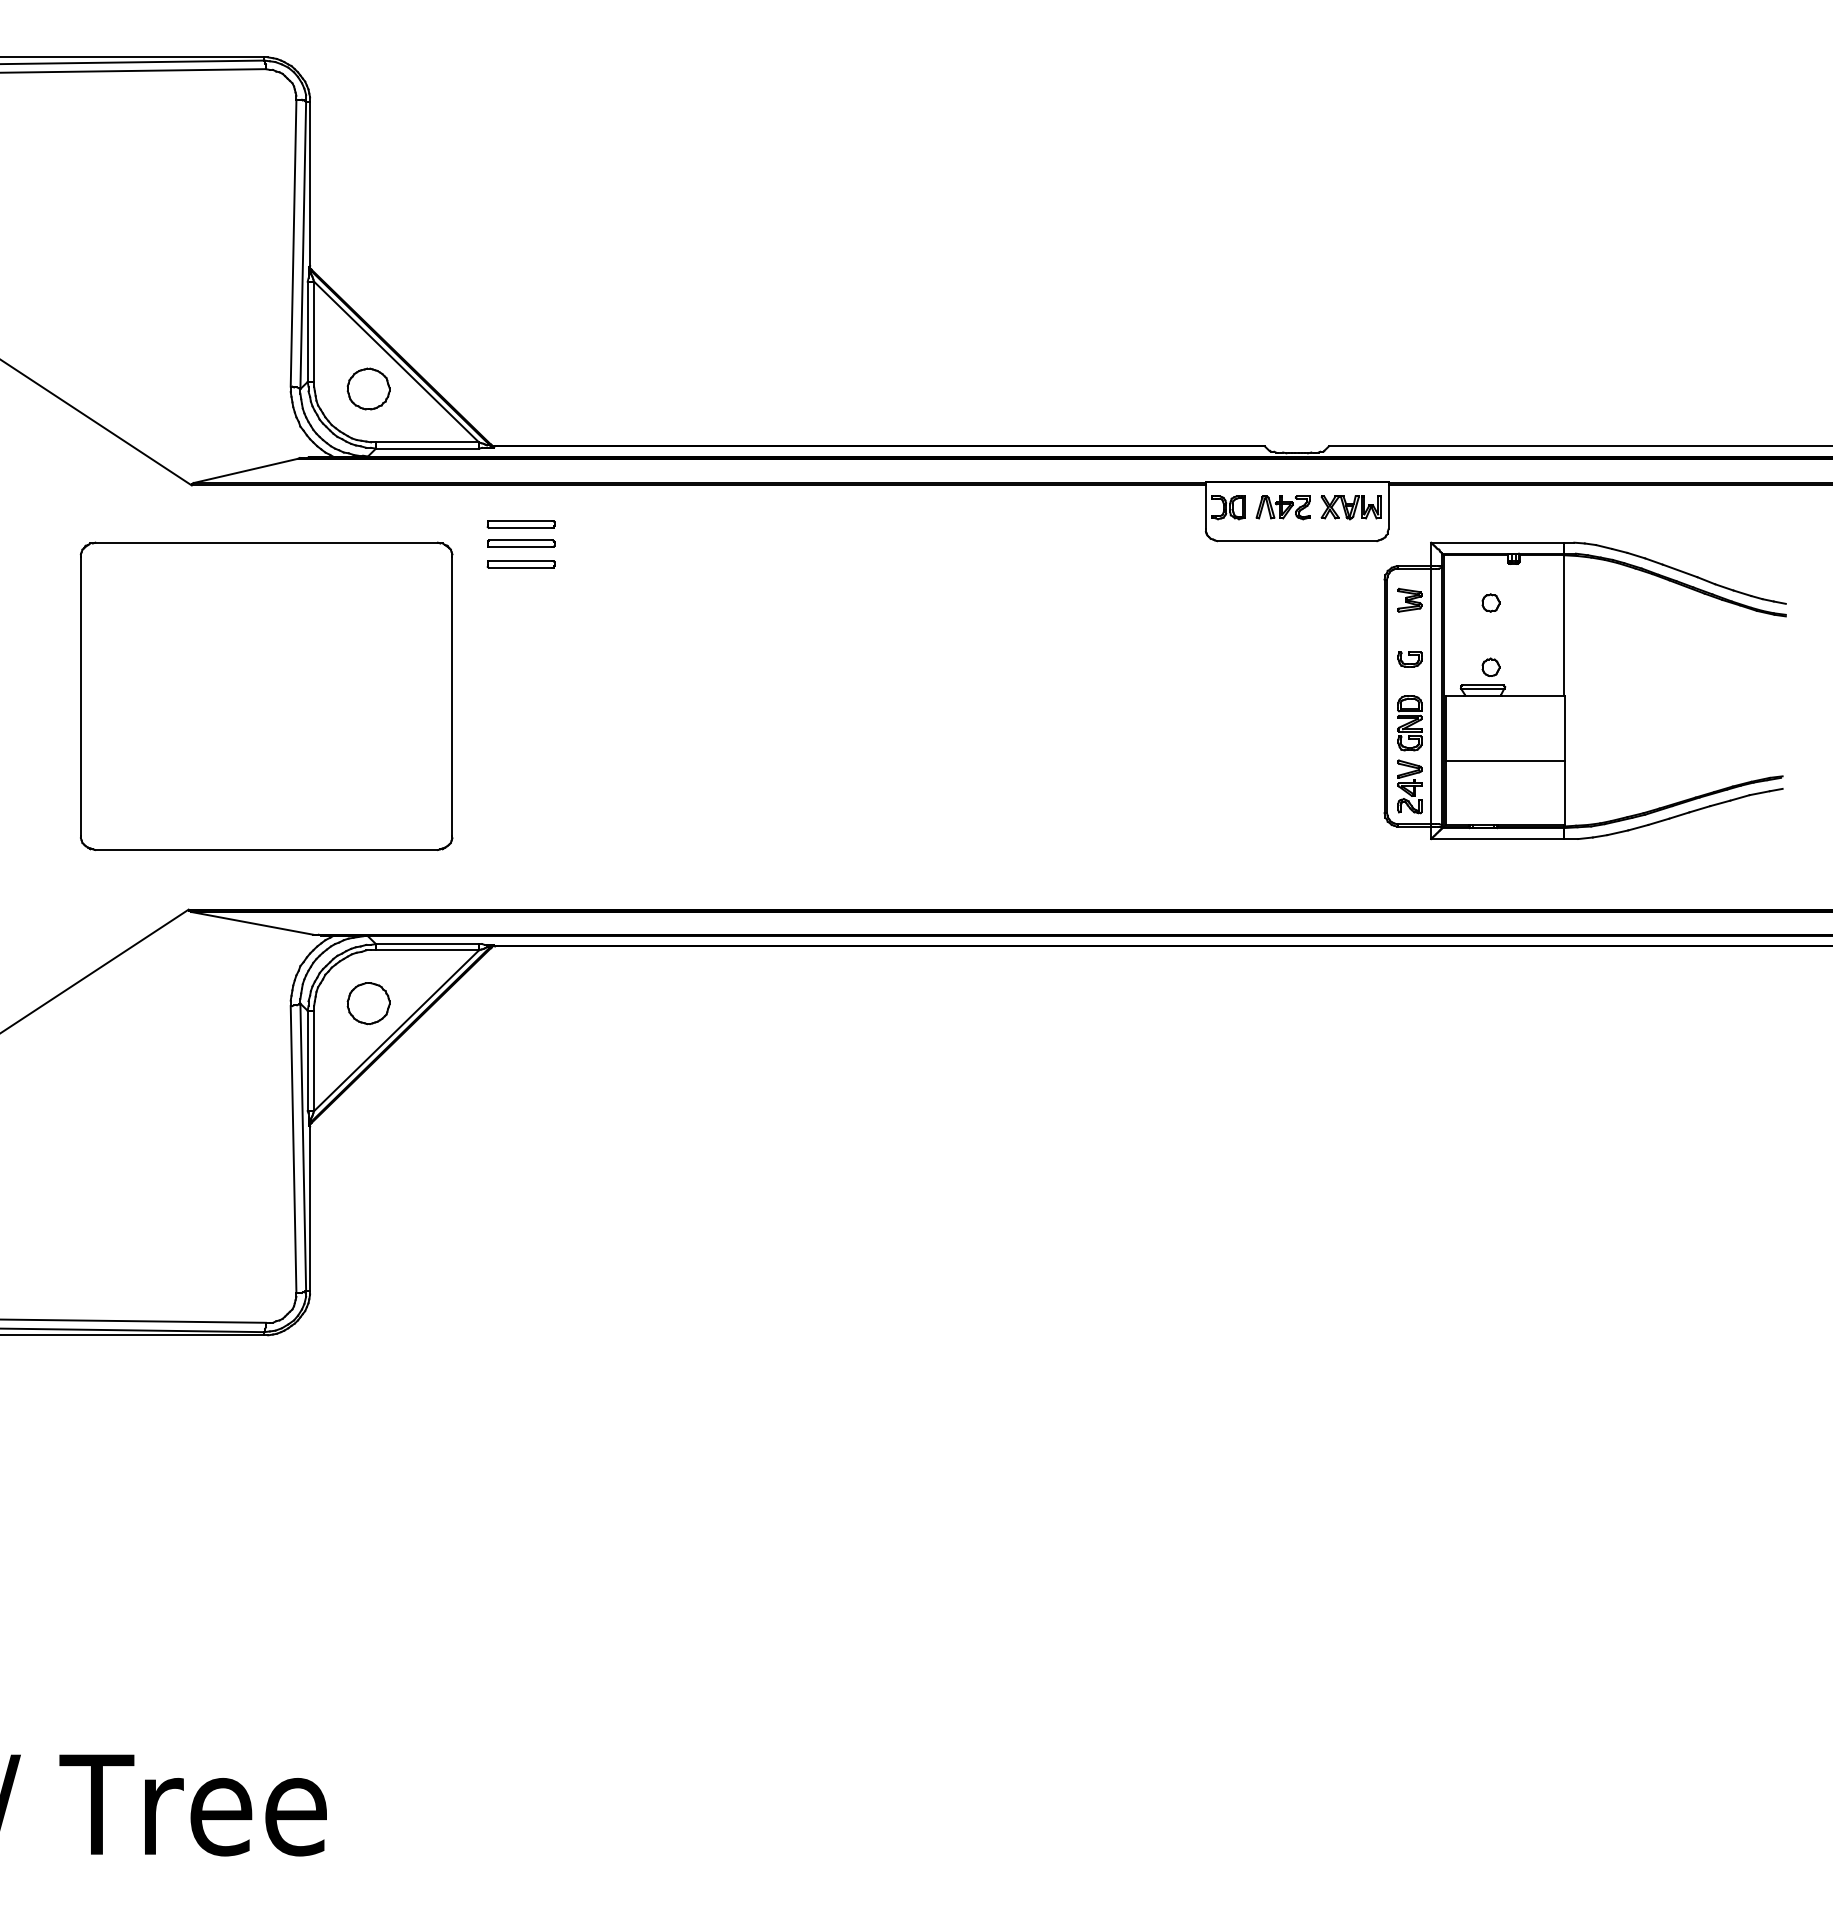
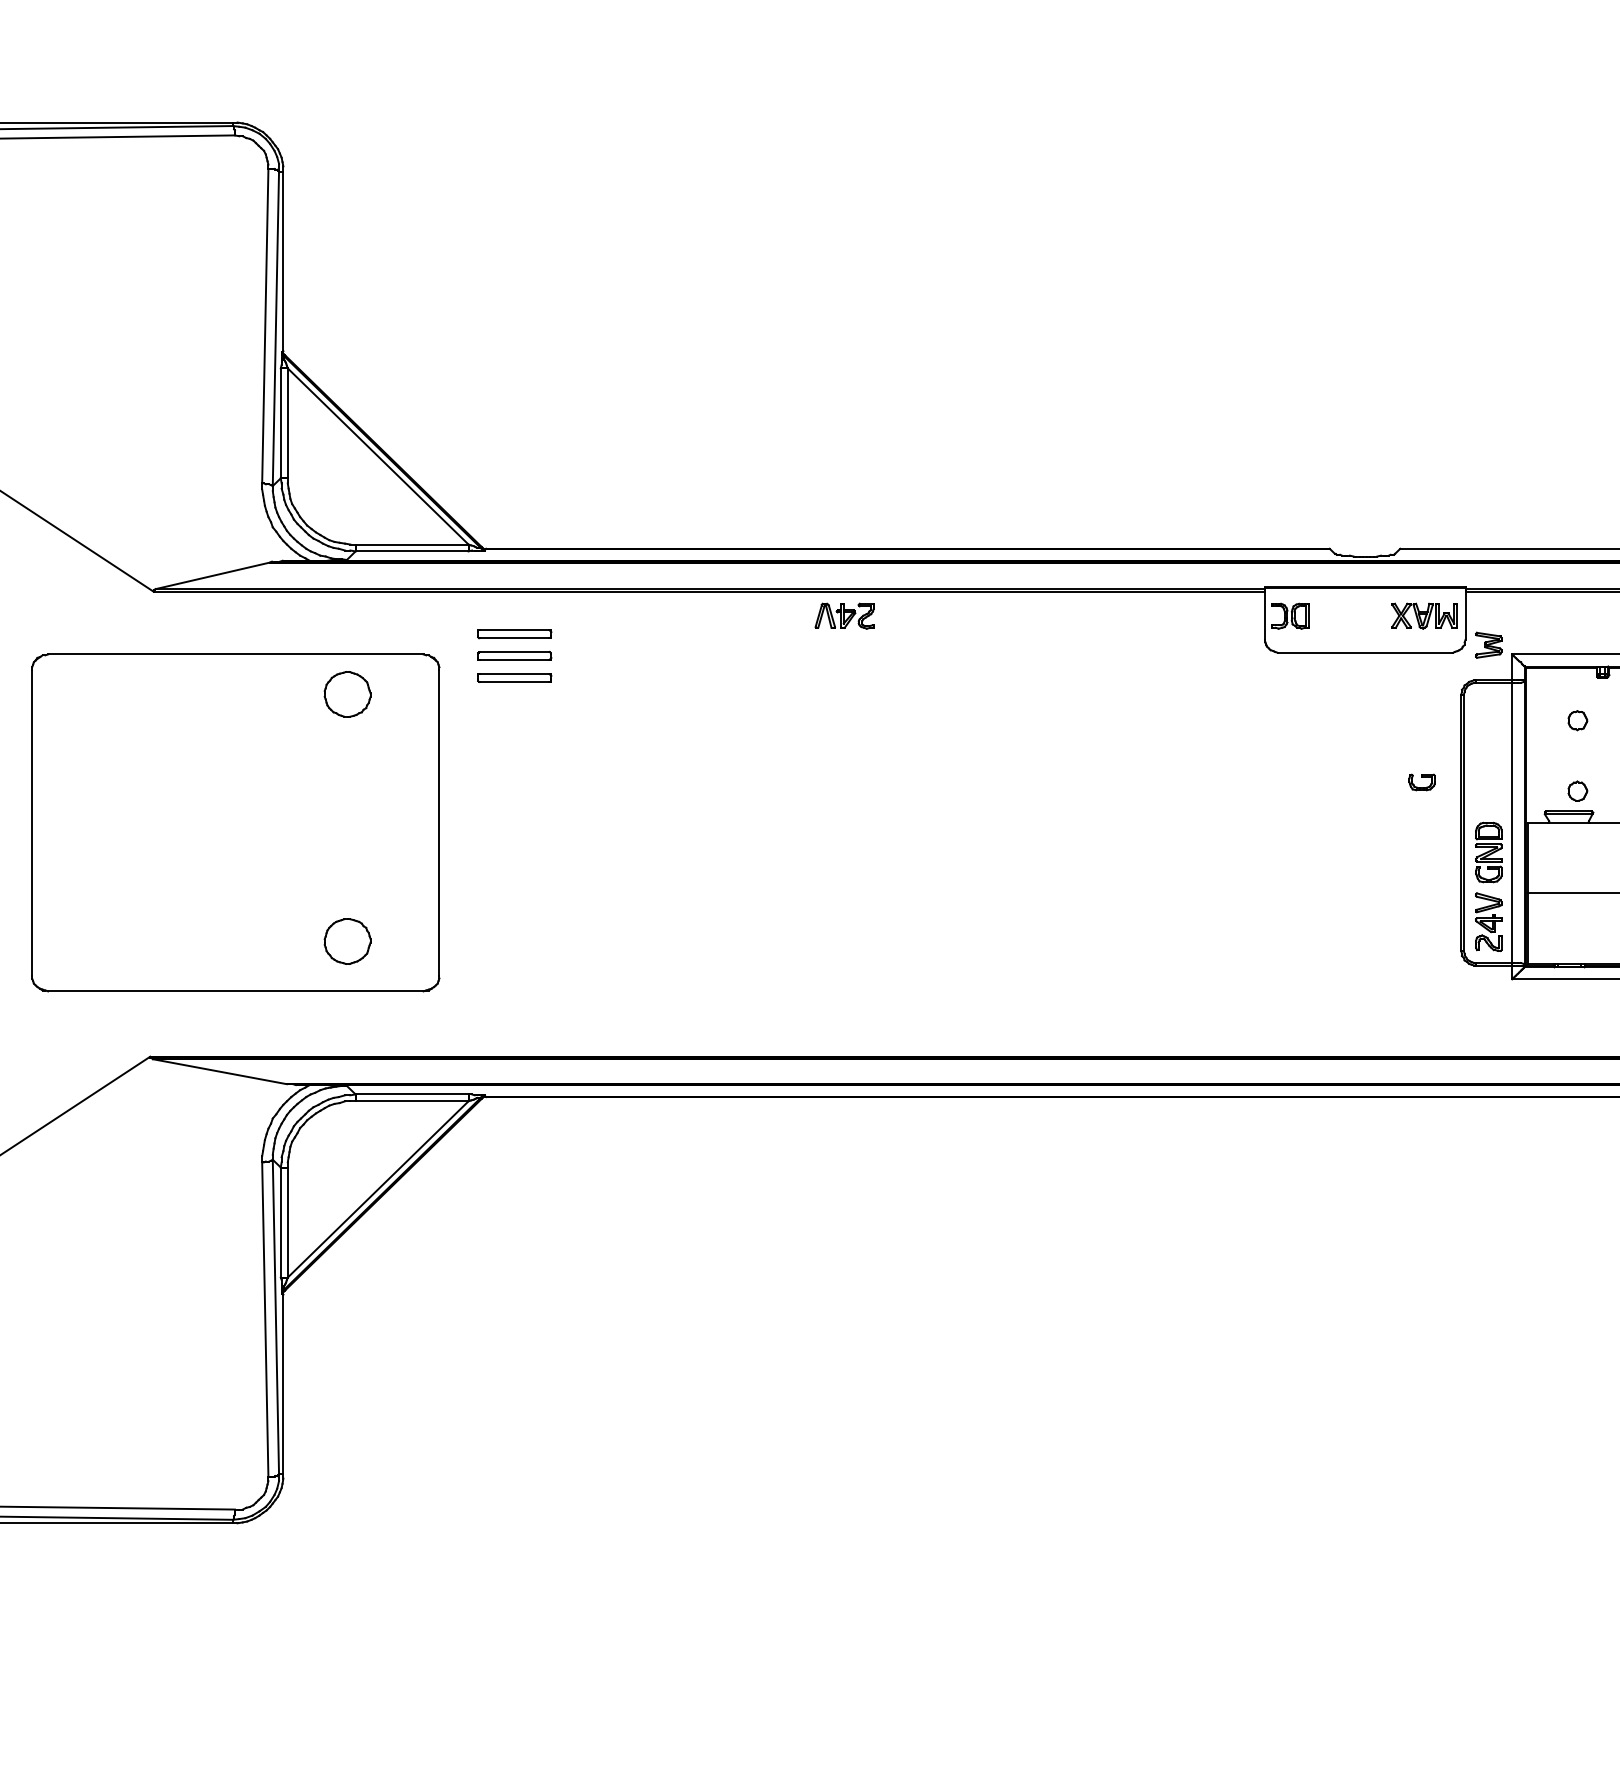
part: (368, 388) -> (347, 693), moved
part: (1282, 507) -> (843, 615), moved
part: (1409, 600) -> (1488, 645), moved
part: (1409, 659) -> (1421, 782), moved
part: (368, 1003) -> (347, 941), moved

